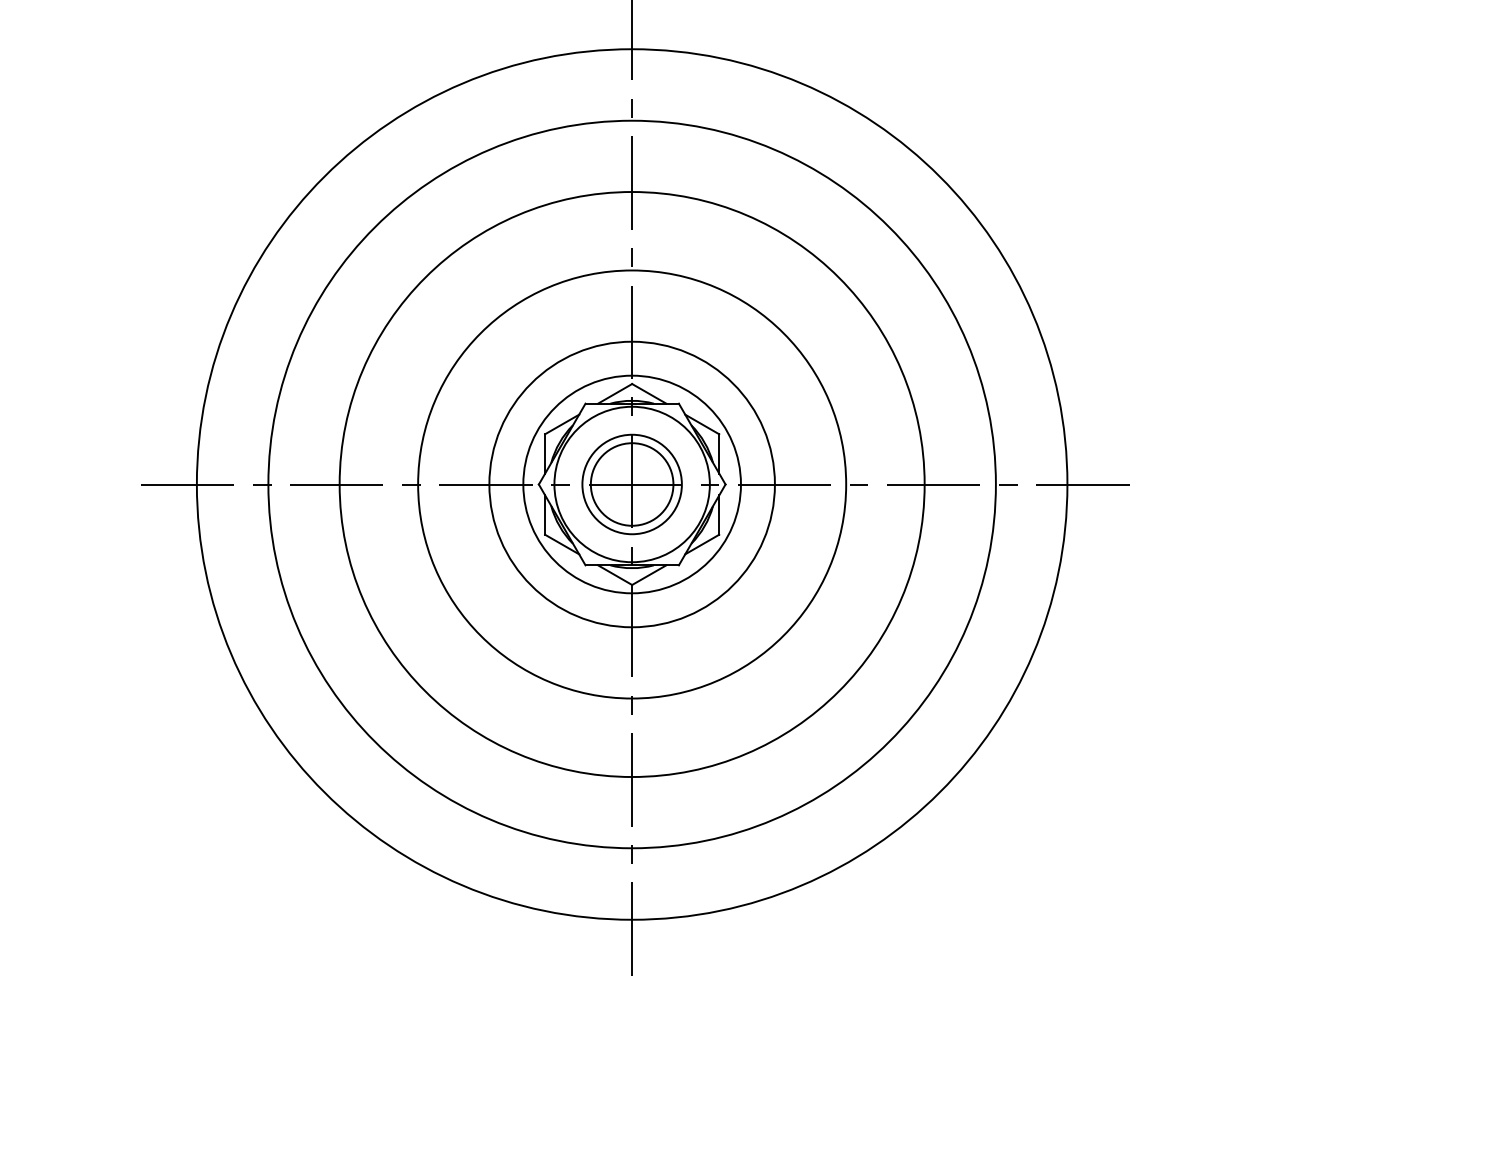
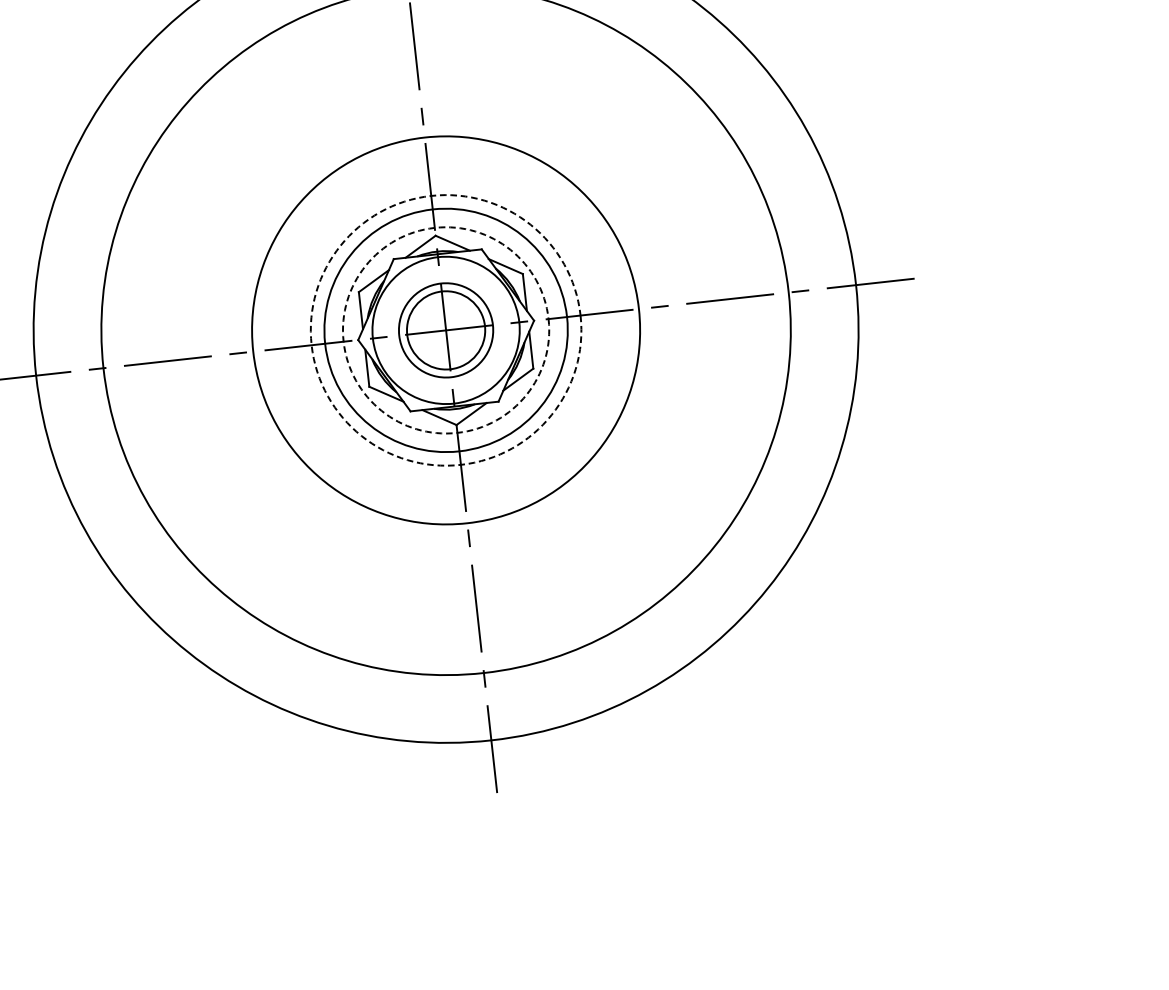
circle: (631, 484) -> (445, 330), size x0.7
circle: (631, 484) -> (445, 330), solid -> dashed
circle: (631, 484) -> (445, 330), solid -> dashed
circle: (632, 484) -> (446, 330), size x0.6

